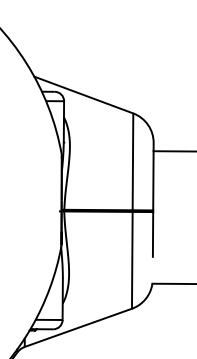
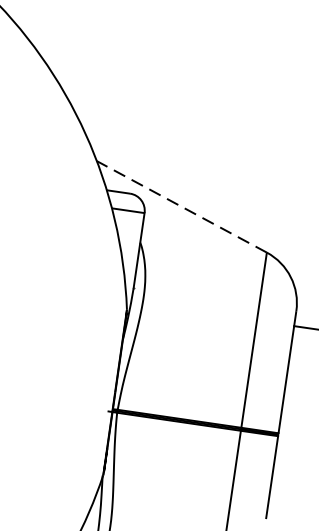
line: (83, 95) -> (181, 207), solid -> dashed

